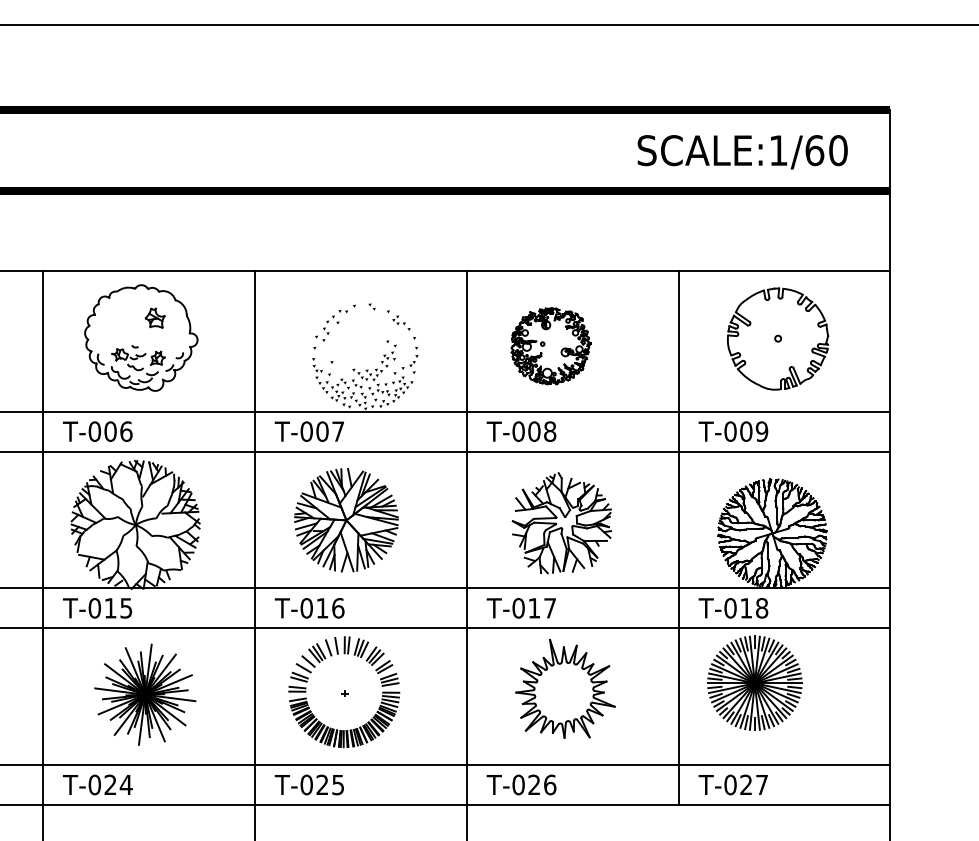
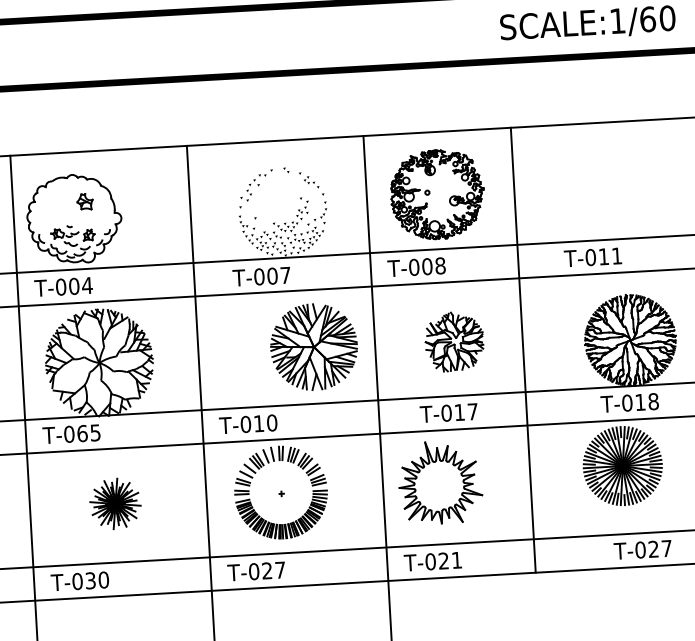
part: (141, 337) -> (74, 218), moved
part: (778, 338) -> (626, 177), removed
part: (550, 346) -> (436, 194), size x1.4
text: (125, 431) -> (86, 285), T-006 -> T-004
text: (308, 431) -> (260, 276), moved
text: (754, 431) -> (610, 256), T-009 -> T-011
part: (346, 520) -> (314, 347), moved
part: (561, 523) -> (454, 341), size x0.7
line: (678, 538) -> (523, 350), moved
text: (110, 608) -> (82, 433), T-015 -> T-065
text: (338, 608) -> (272, 423), T-016 -> T-010
text: (520, 608) -> (448, 413), moved
text: (733, 608) -> (629, 403), moved
part: (565, 688) -> (440, 482), moved
part: (145, 694) -> (115, 503), size x0.6
text: (118, 784) -> (97, 580), T-024 -> T-030
text: (550, 784) -> (457, 559), T-026 -> T-021
text: (732, 784) -> (642, 549), moved
text: (337, 785) -> (279, 570), T-025 -> T-027

